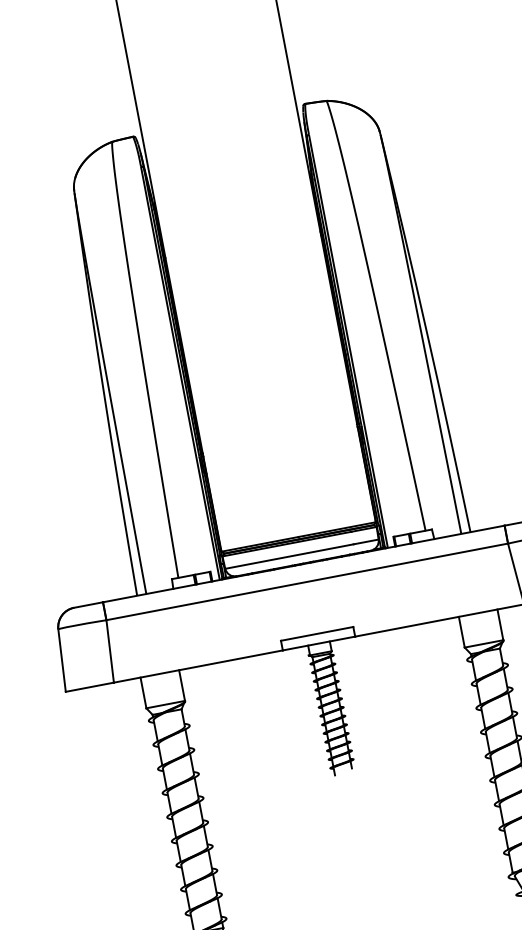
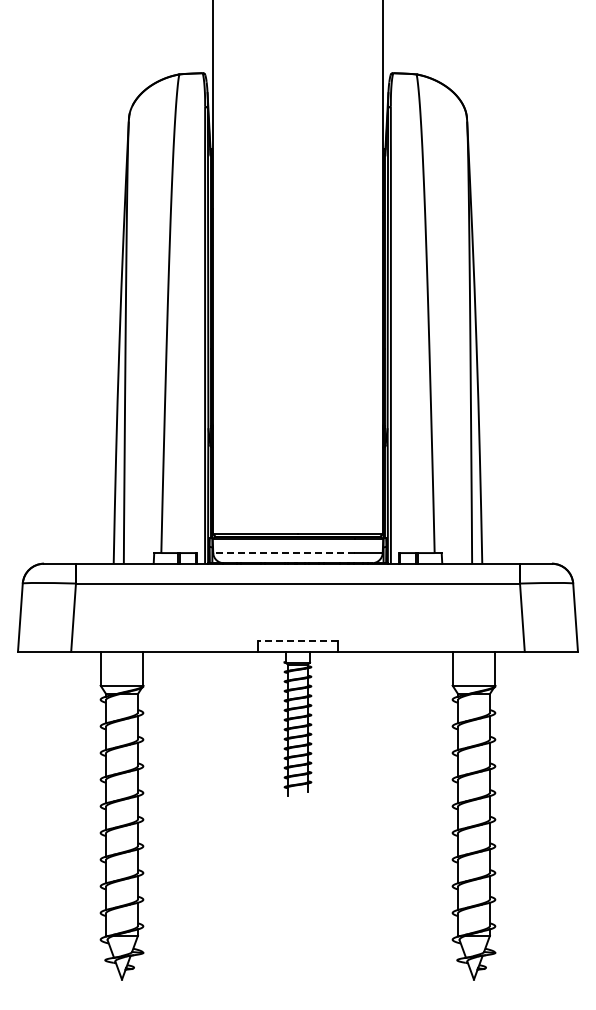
line: (289, 556) -> (284, 552), solid -> dashed
line: (317, 634) -> (298, 641), solid -> dashed

